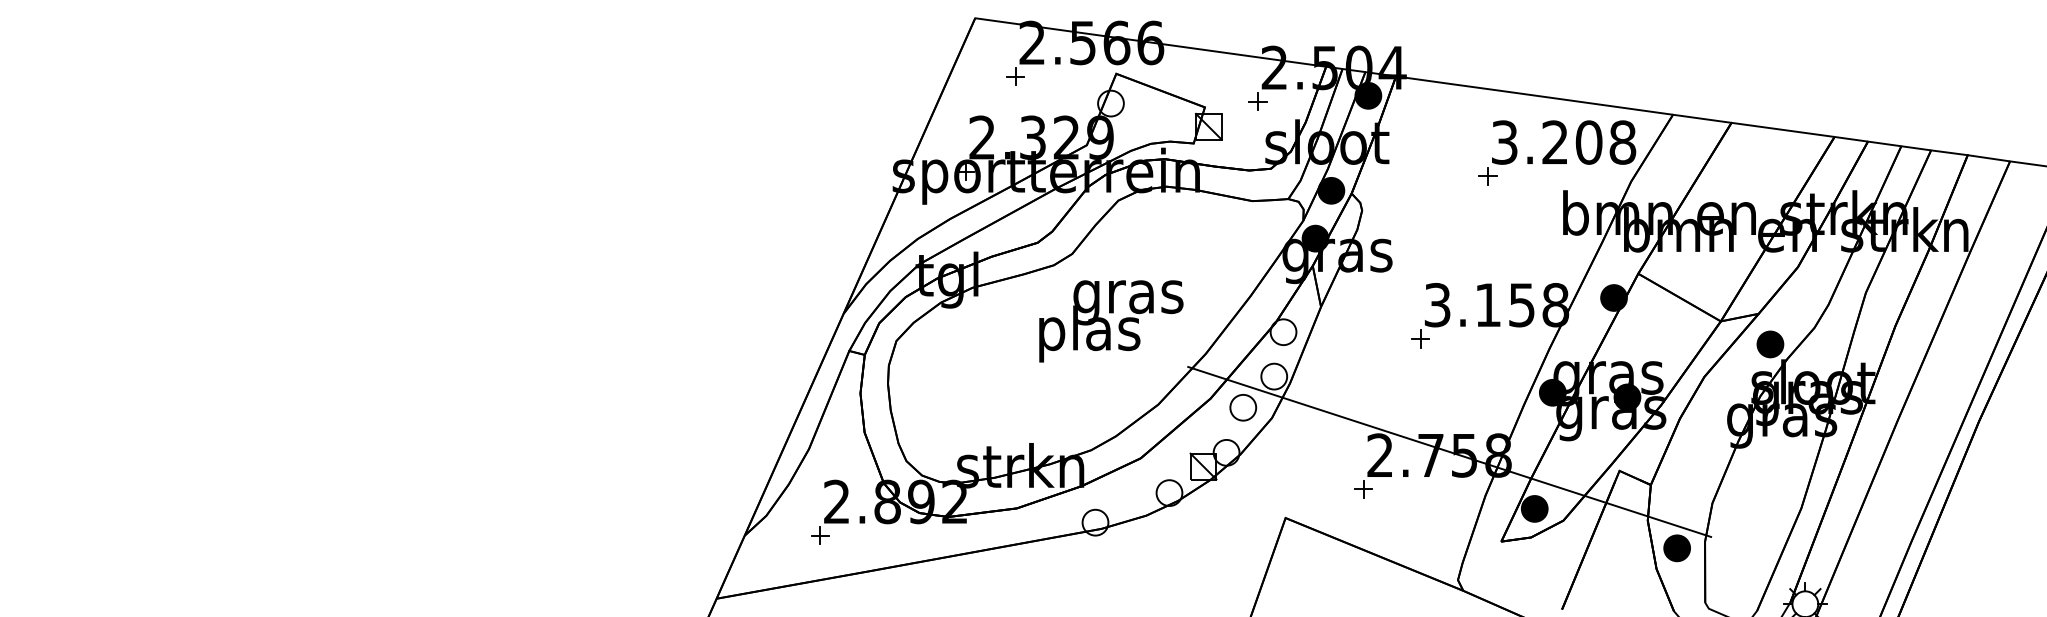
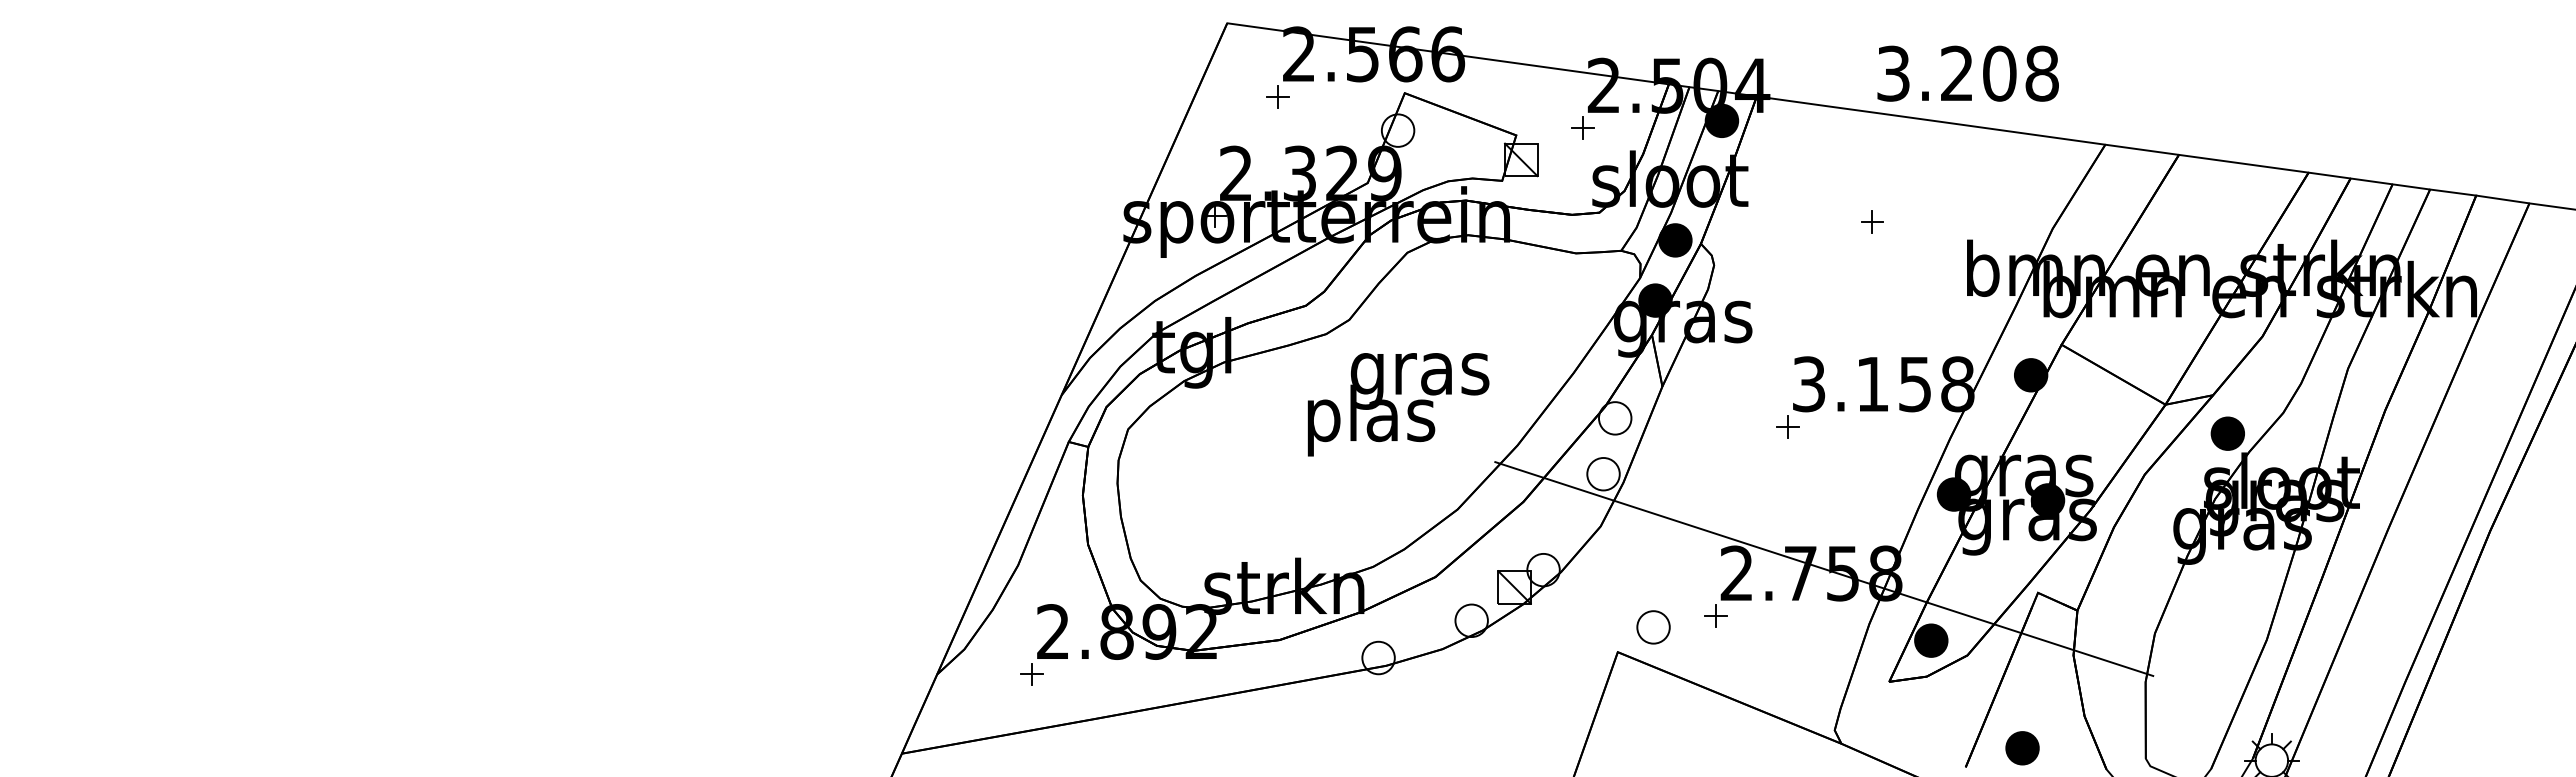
text: (1563, 142) -> (1967, 73), moved
part: (1243, 407) -> (1653, 627), moved
part: (1677, 548) -> (2022, 748), moved

